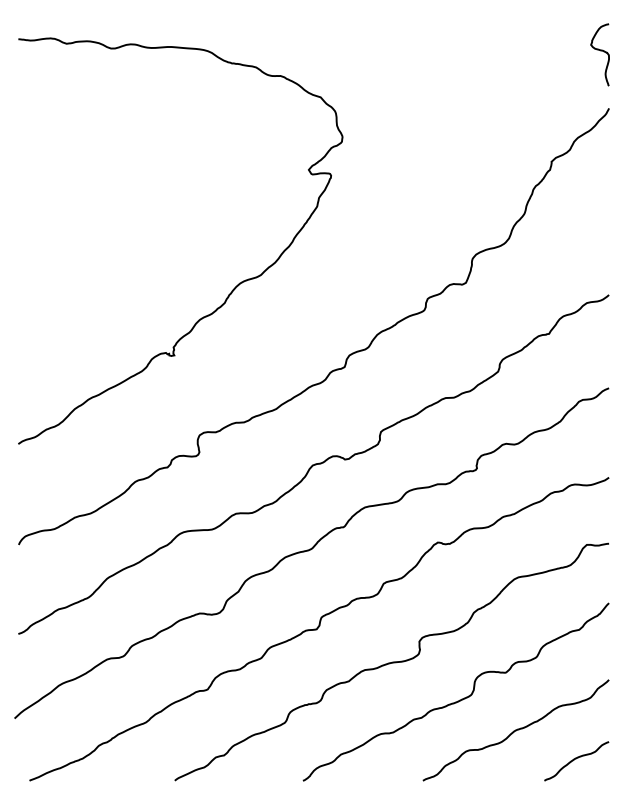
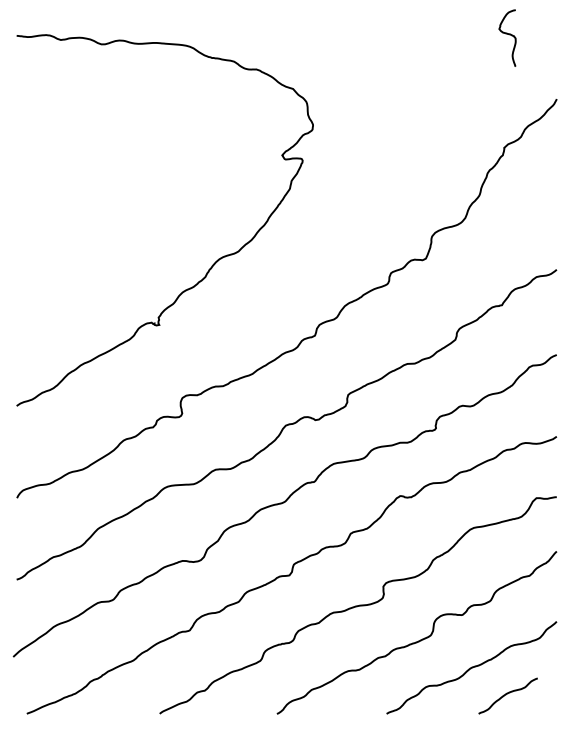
curve: (602, 51) -> (509, 35), moved
curve: (575, 759) -> (507, 694), moved

